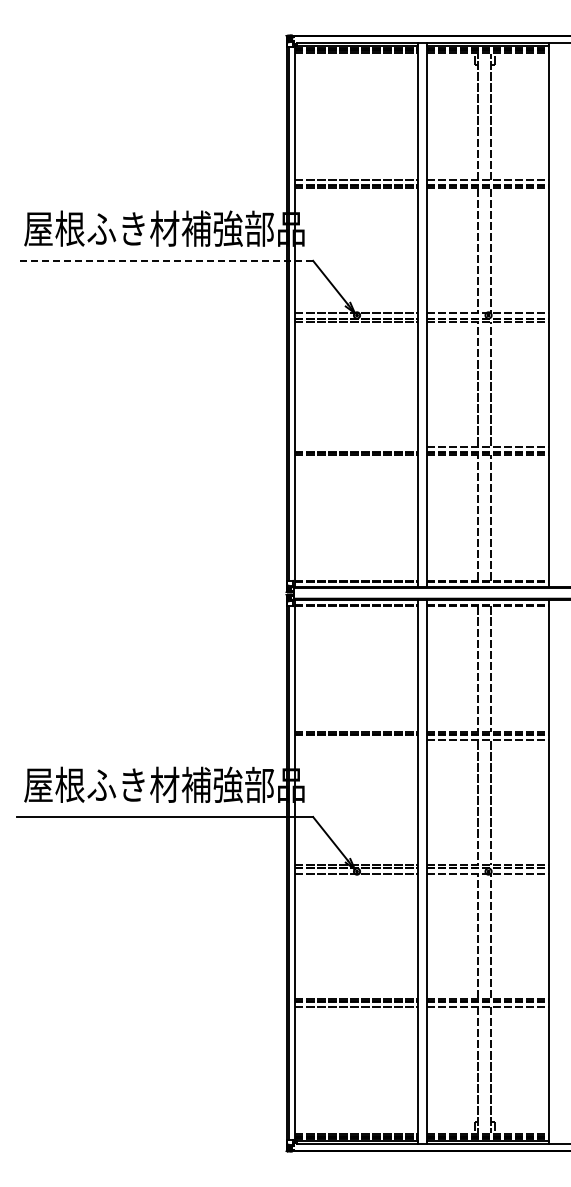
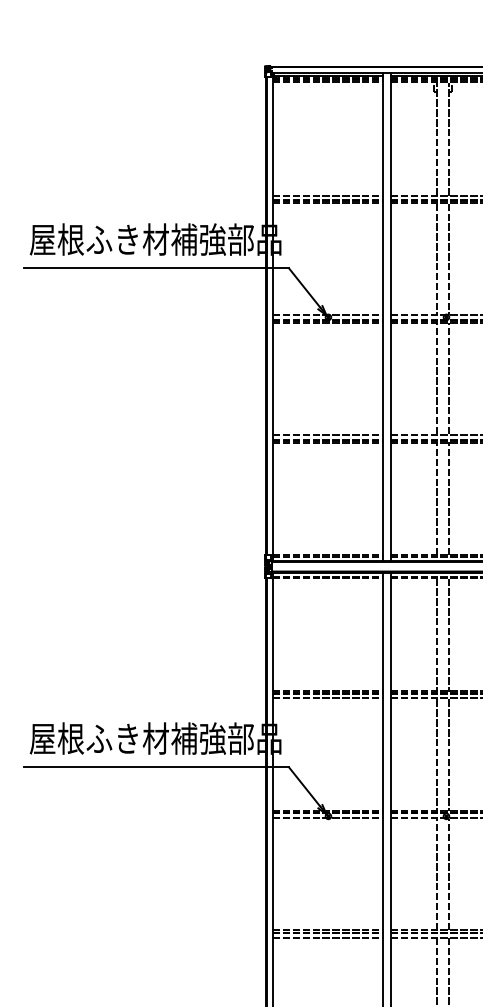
line: (165, 260) -> (156, 268), dashed -> solid
line: (356, 446) -> (327, 434), added
line: (356, 740) -> (327, 698), added

